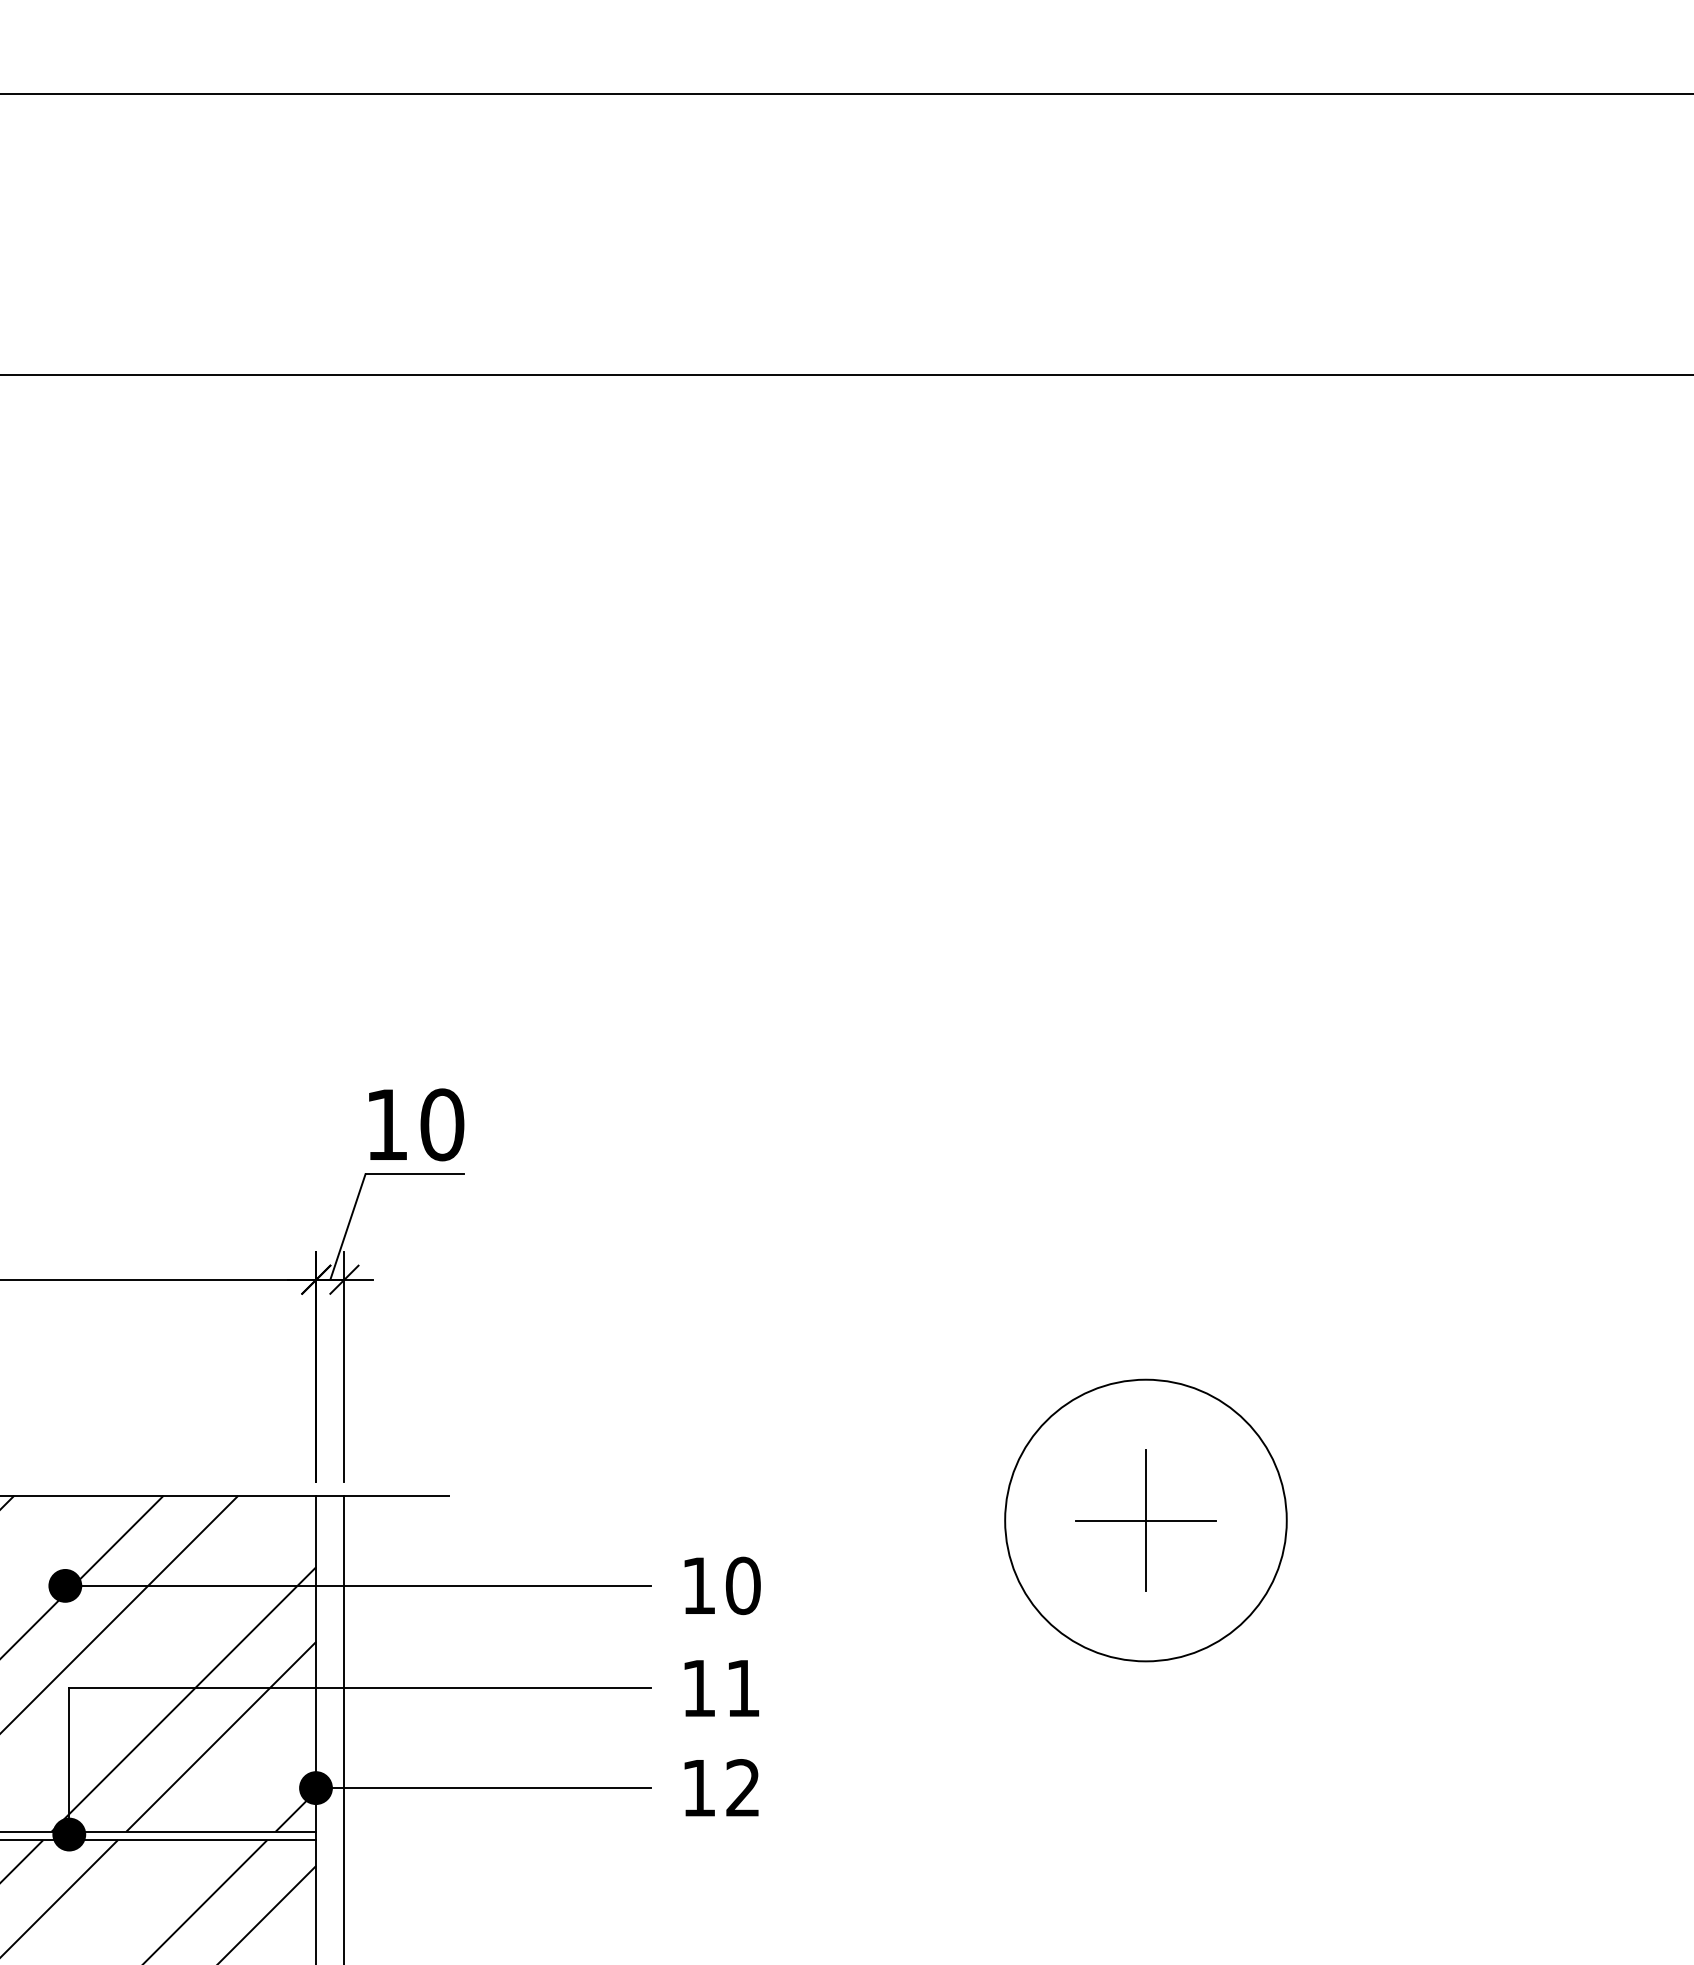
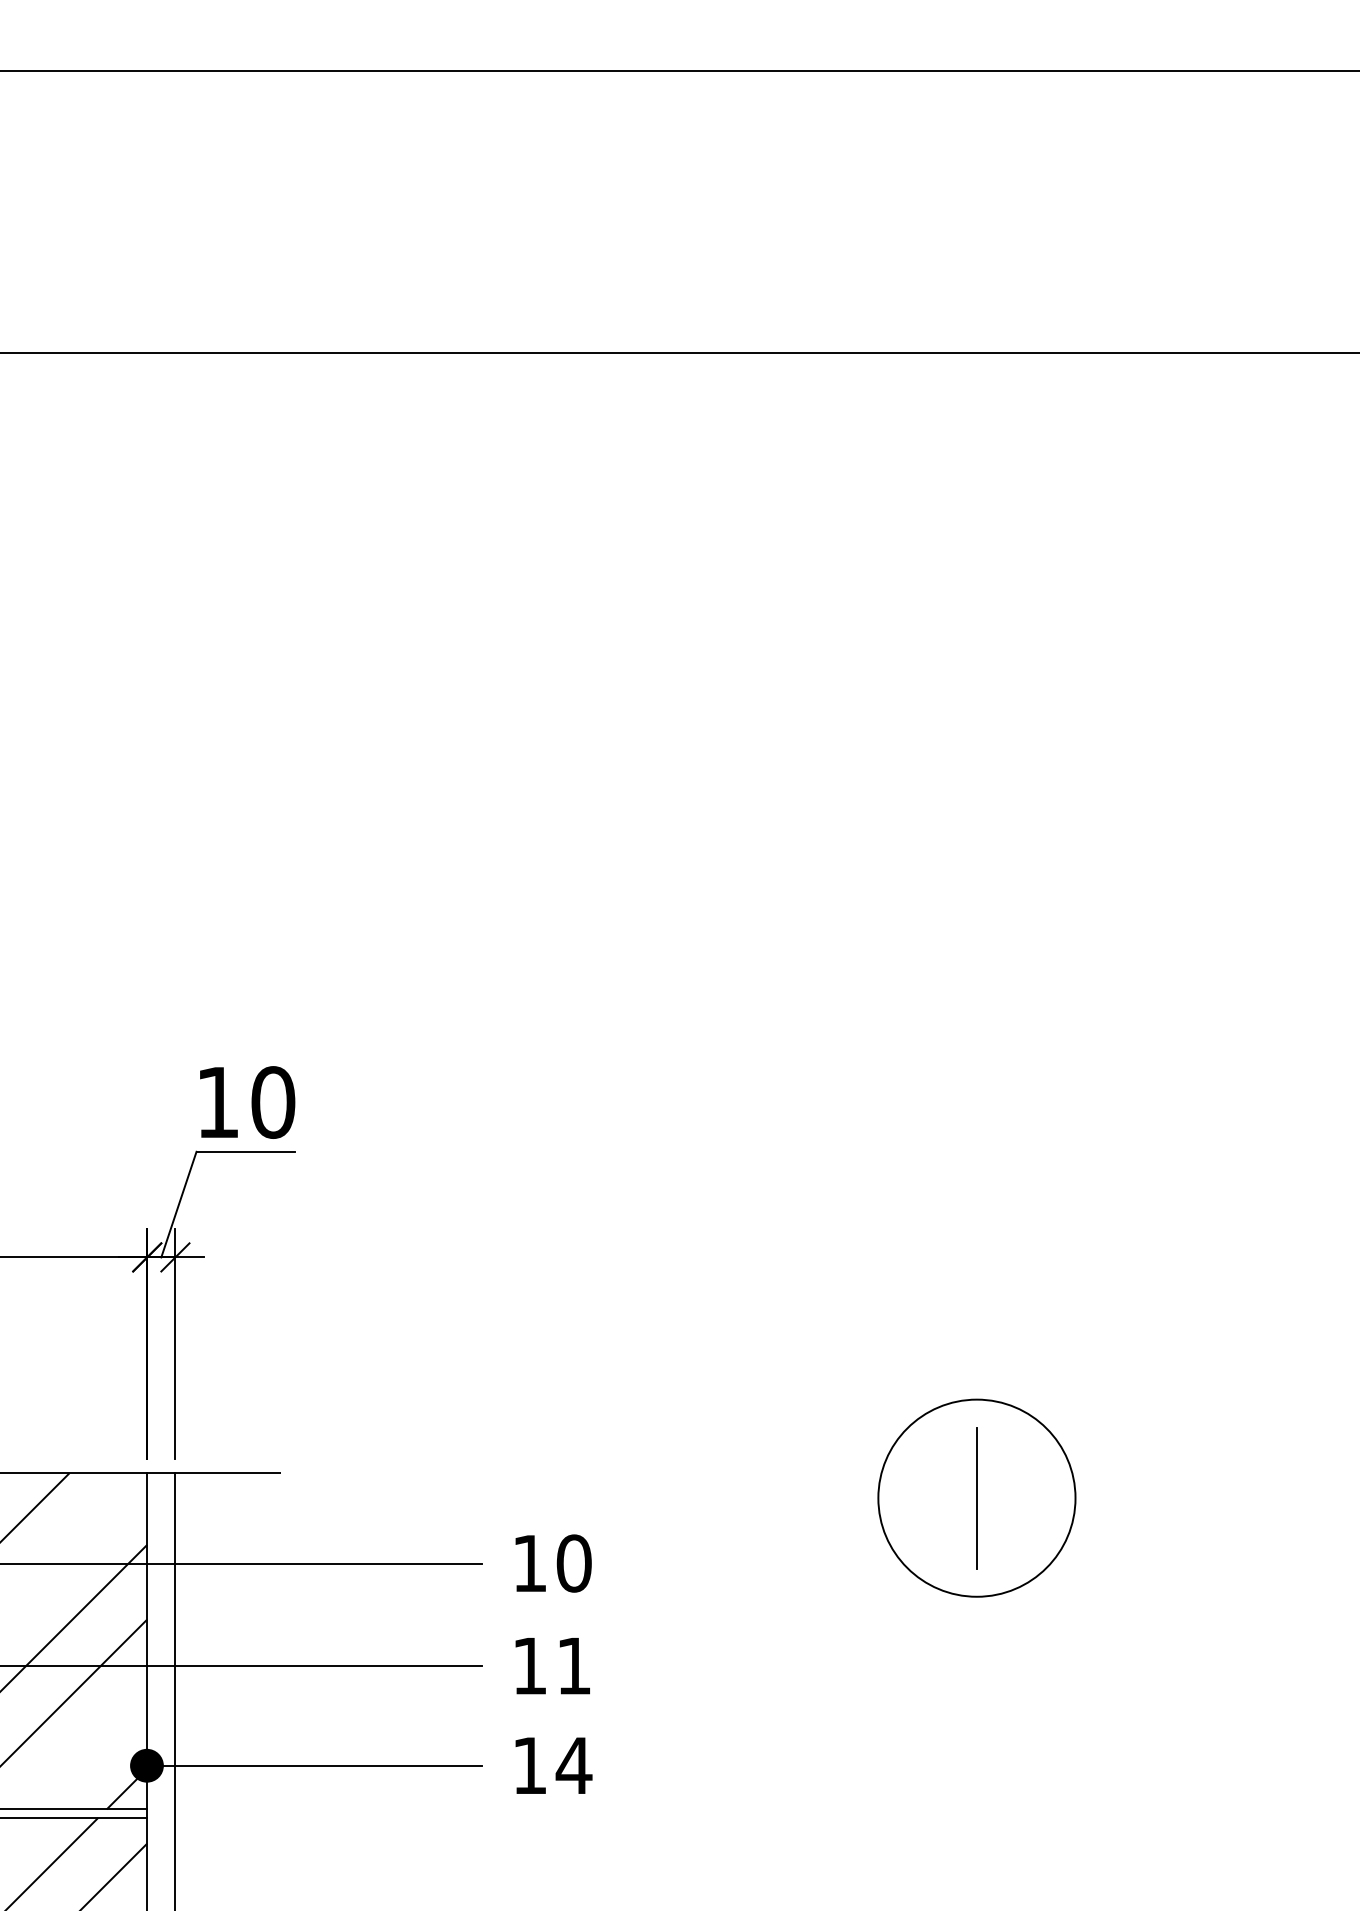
circle: (1145, 1520) -> (976, 1498), size x0.7
line: (1145, 1520) -> (976, 1498), removed
text: (742, 1787) -> (573, 1765), 12 -> 14

